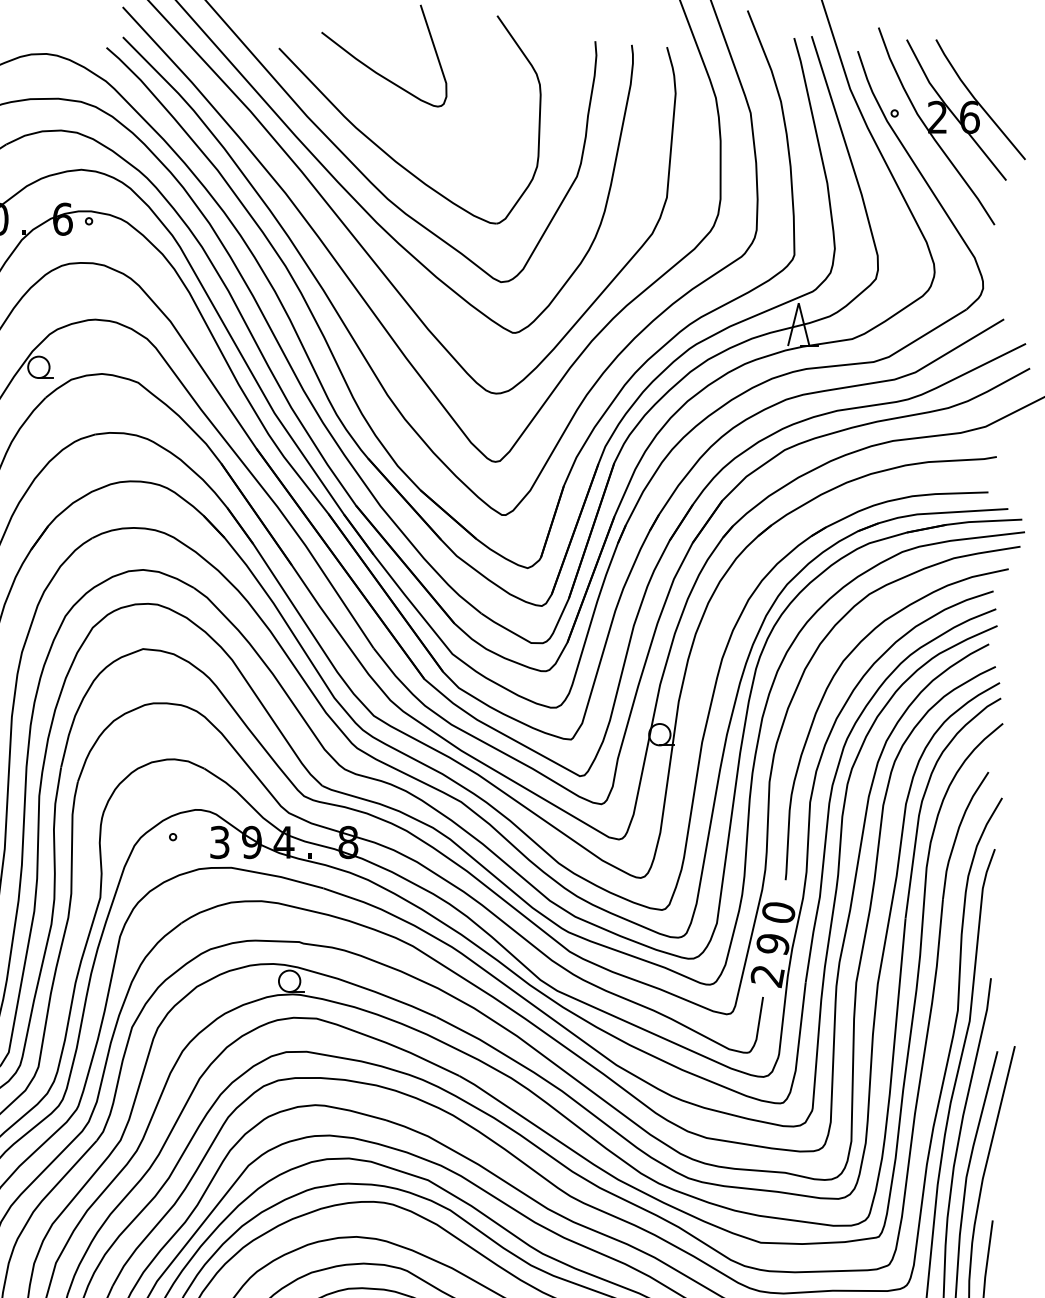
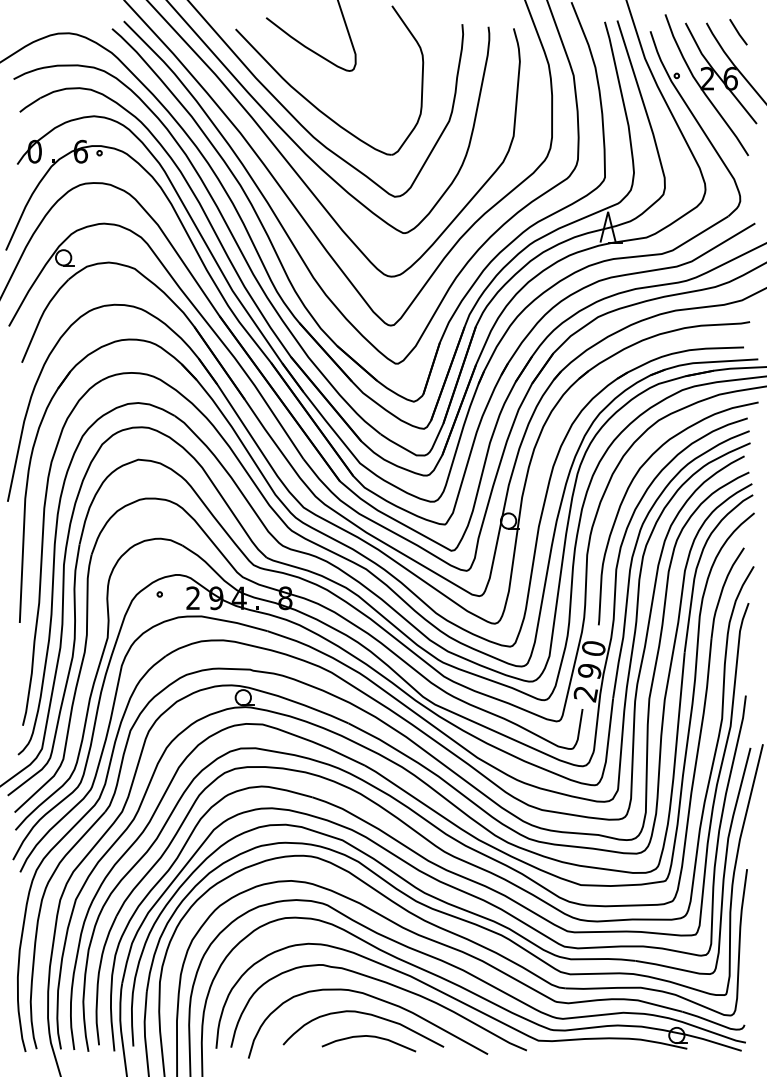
line: (980, 52) -> (738, 32), added
text: (220, 842) -> (193, 598), 3 -> 2

